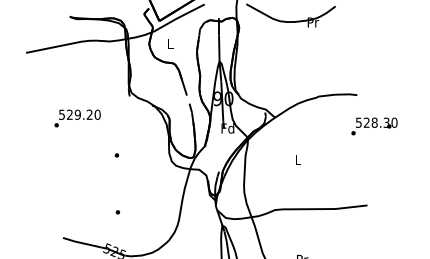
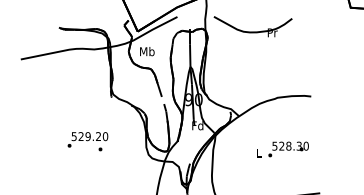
text: (170, 43) -> (147, 51), L -> Mb
text: (77, 118) -> (87, 139), moved
text: (374, 126) -> (288, 149), moved

